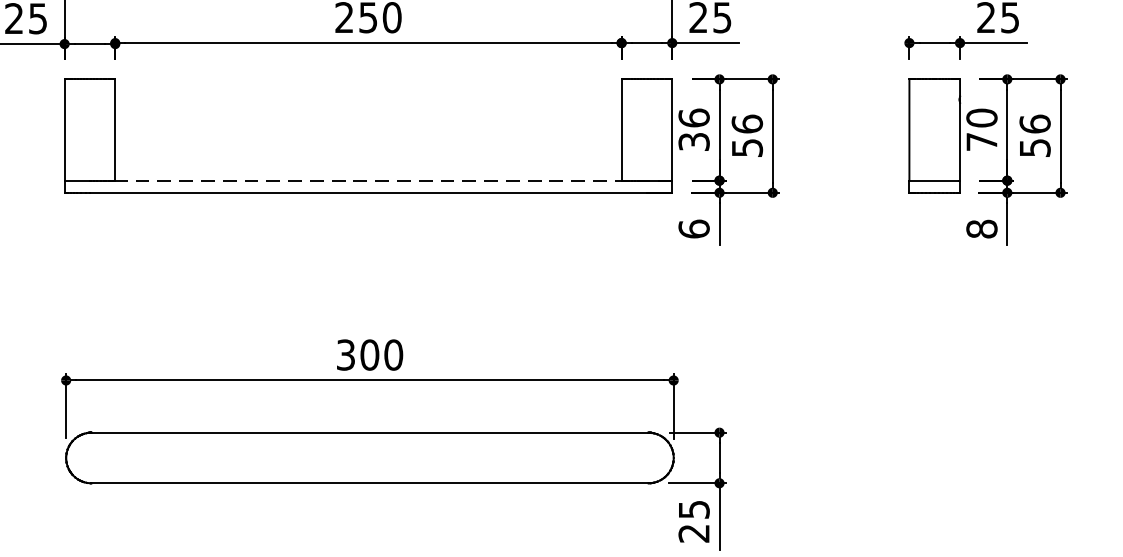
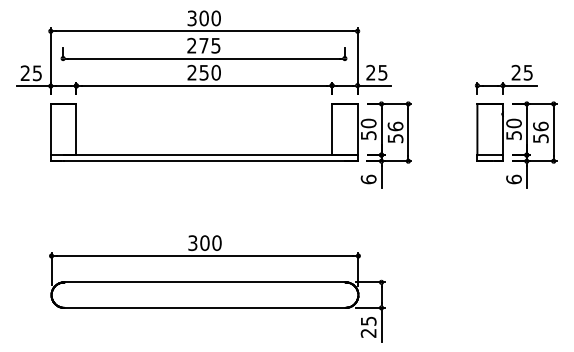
text: (693, 128) -> (368, 128), 36 -> 50
text: (980, 141) -> (513, 135), 70 -> 50
line: (394, 181) -> (217, 155), dashed -> solid
text: (980, 229) -> (513, 179), 8 -> 6

